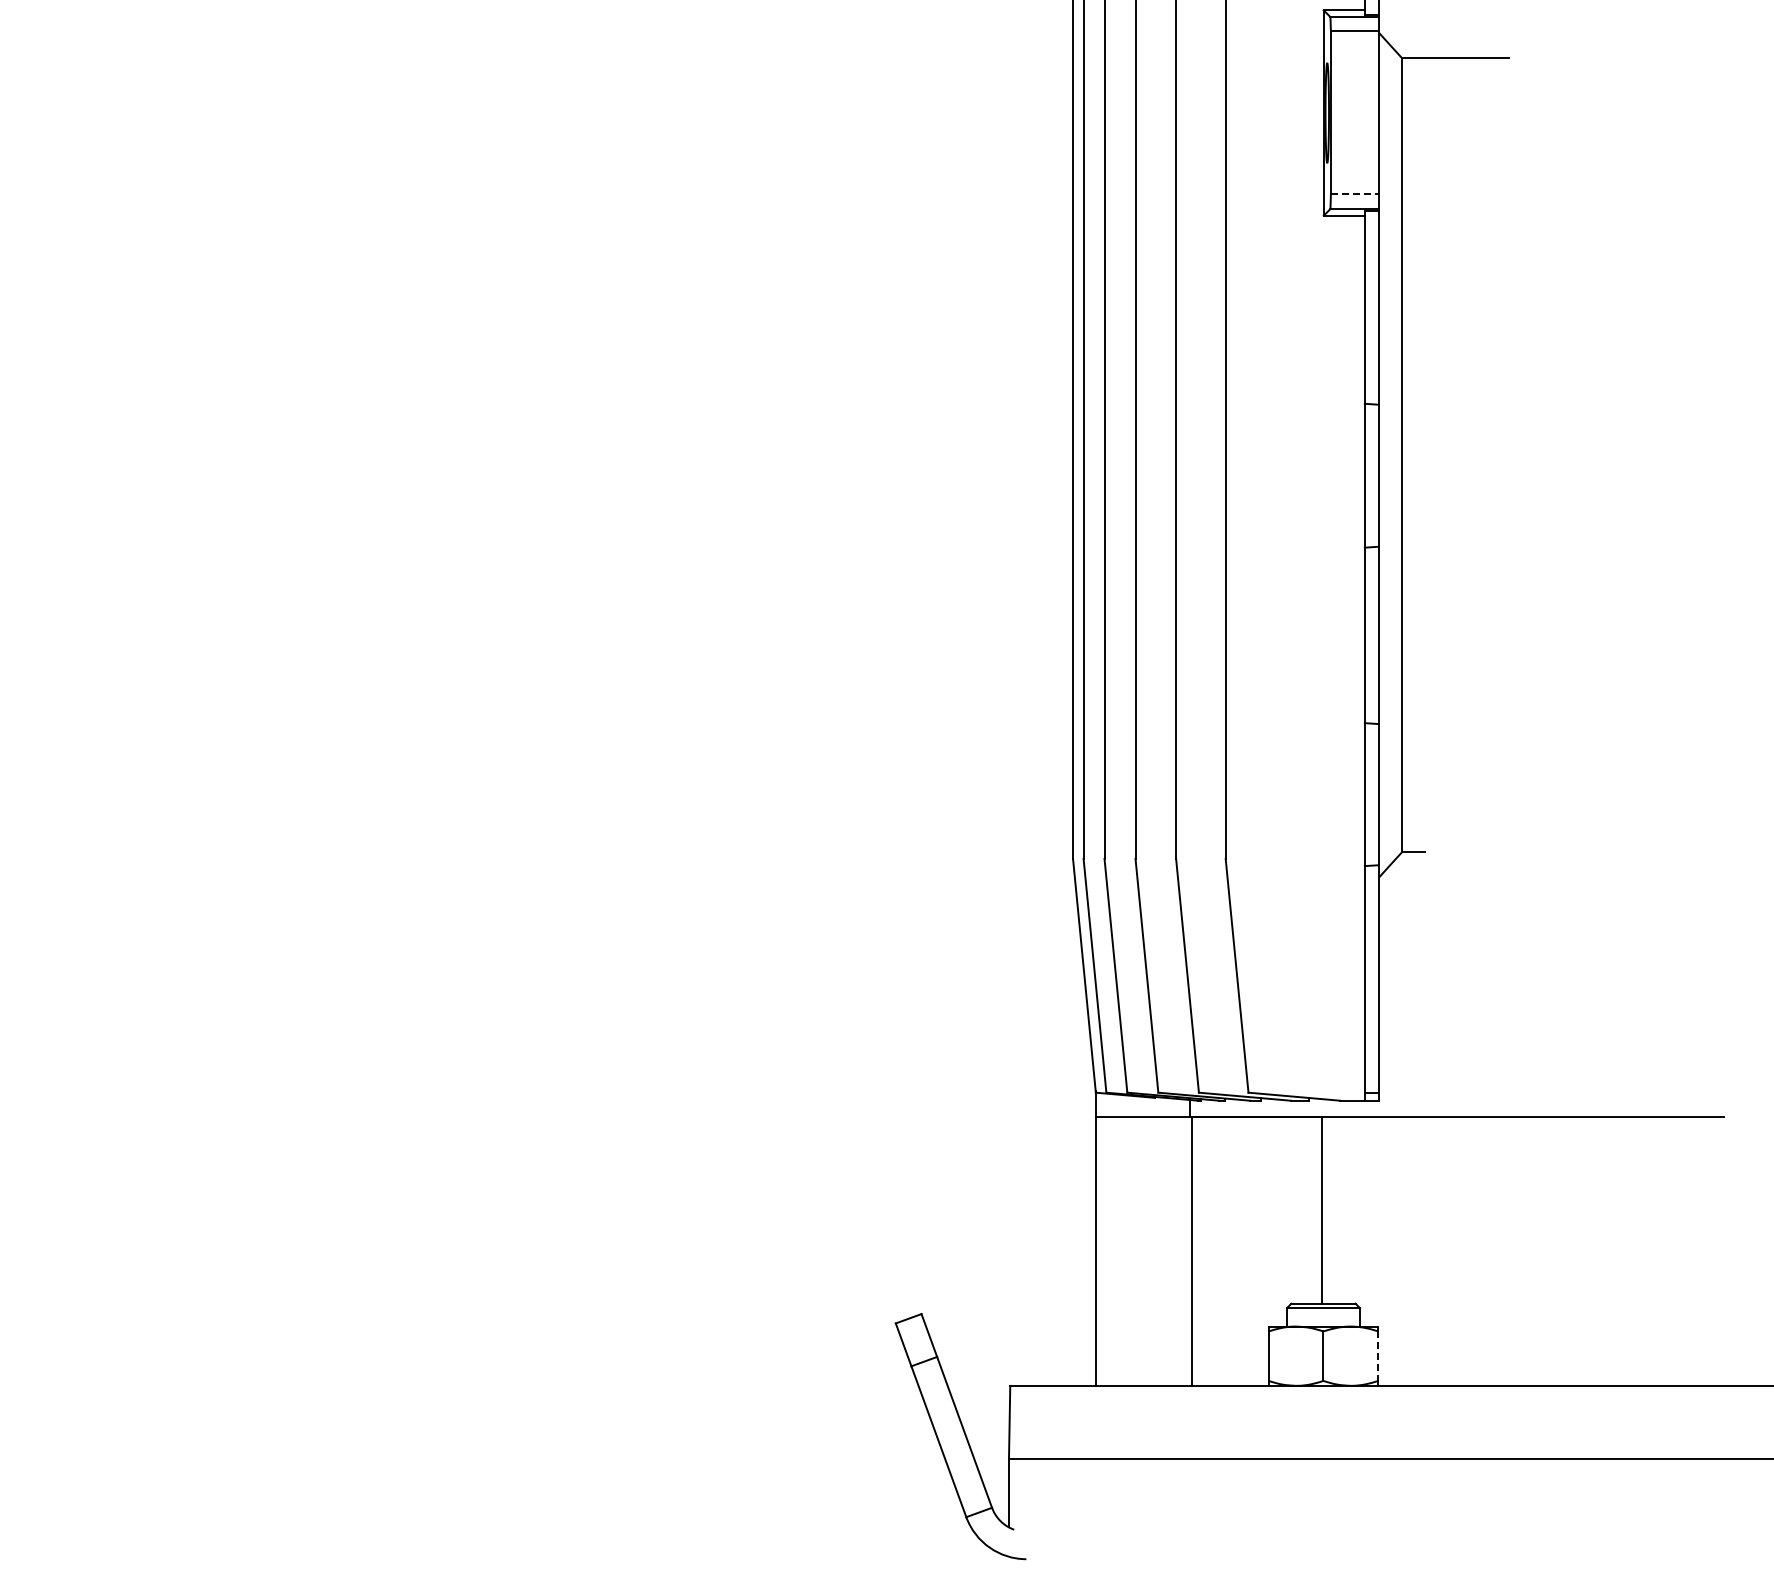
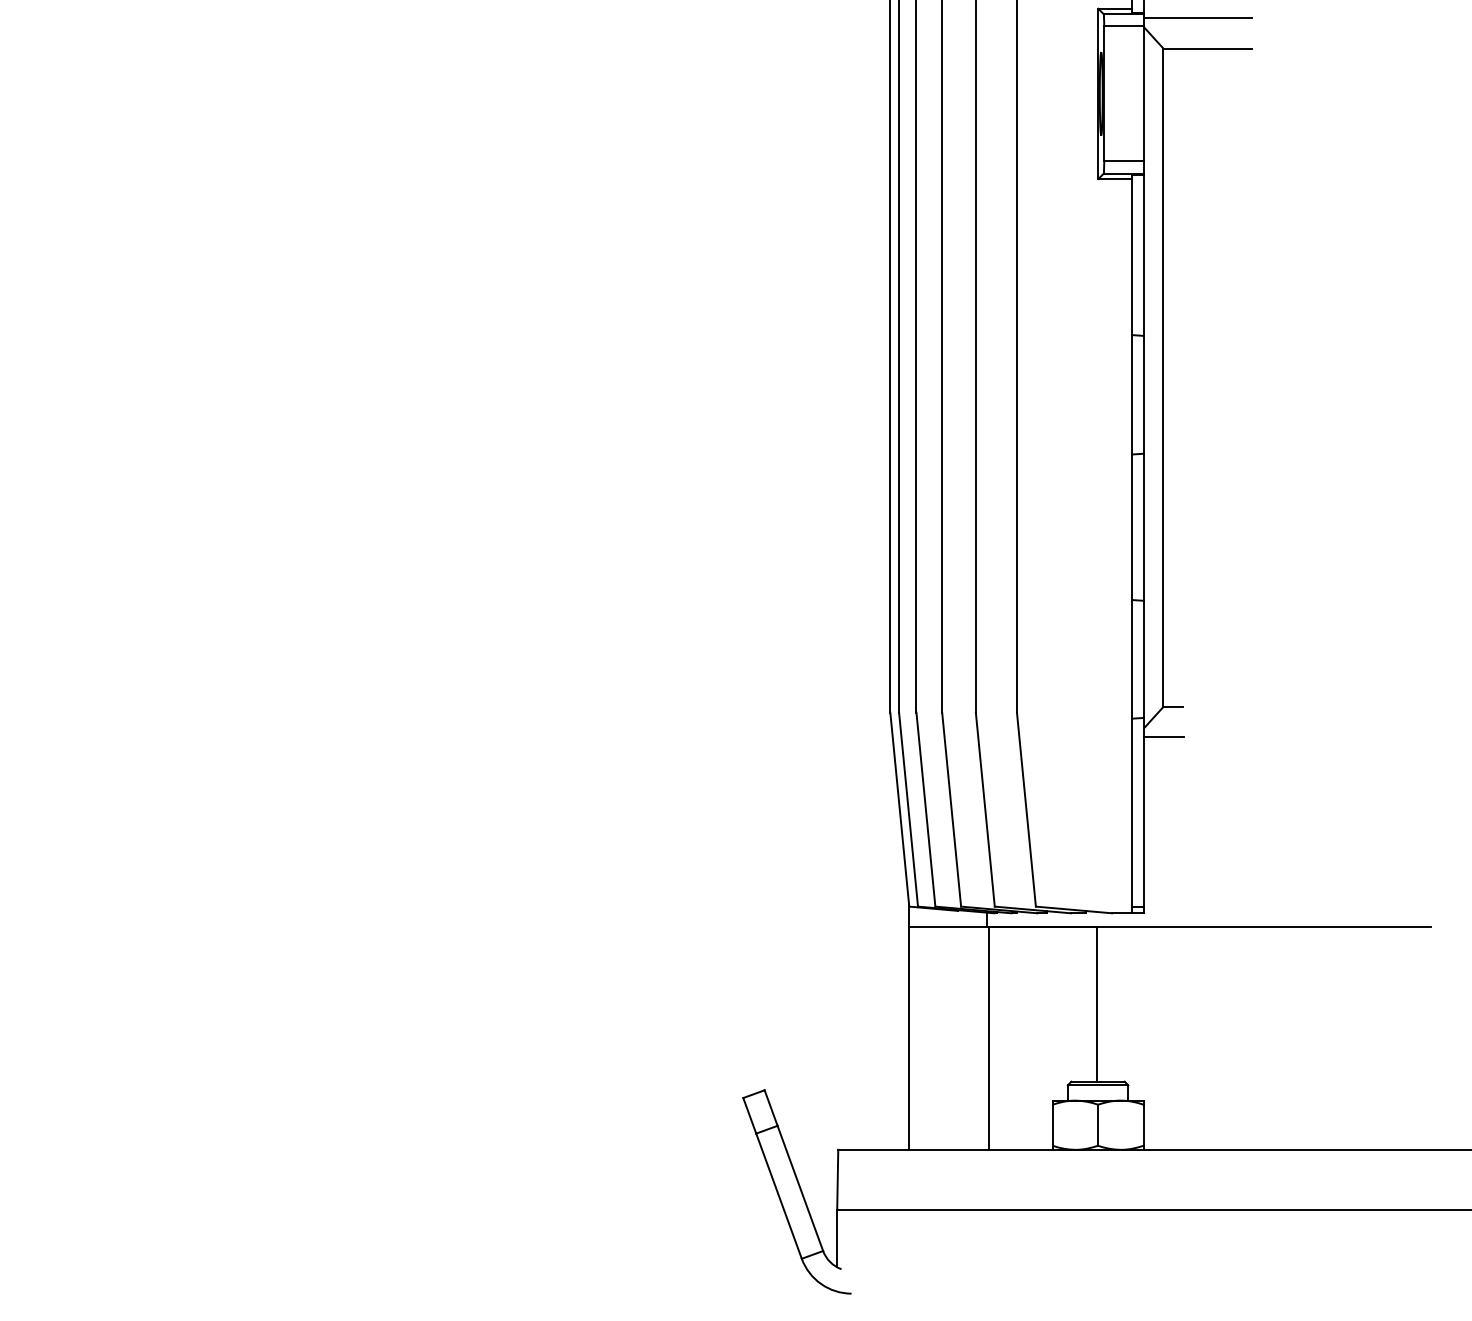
line: (1443, 21) -> (1197, 17), added
line: (1354, 194) -> (1123, 161), dashed -> solid
line: (1402, 888) -> (1163, 737), added
line: (1378, 1356) -> (1143, 1125), dashed -> solid

